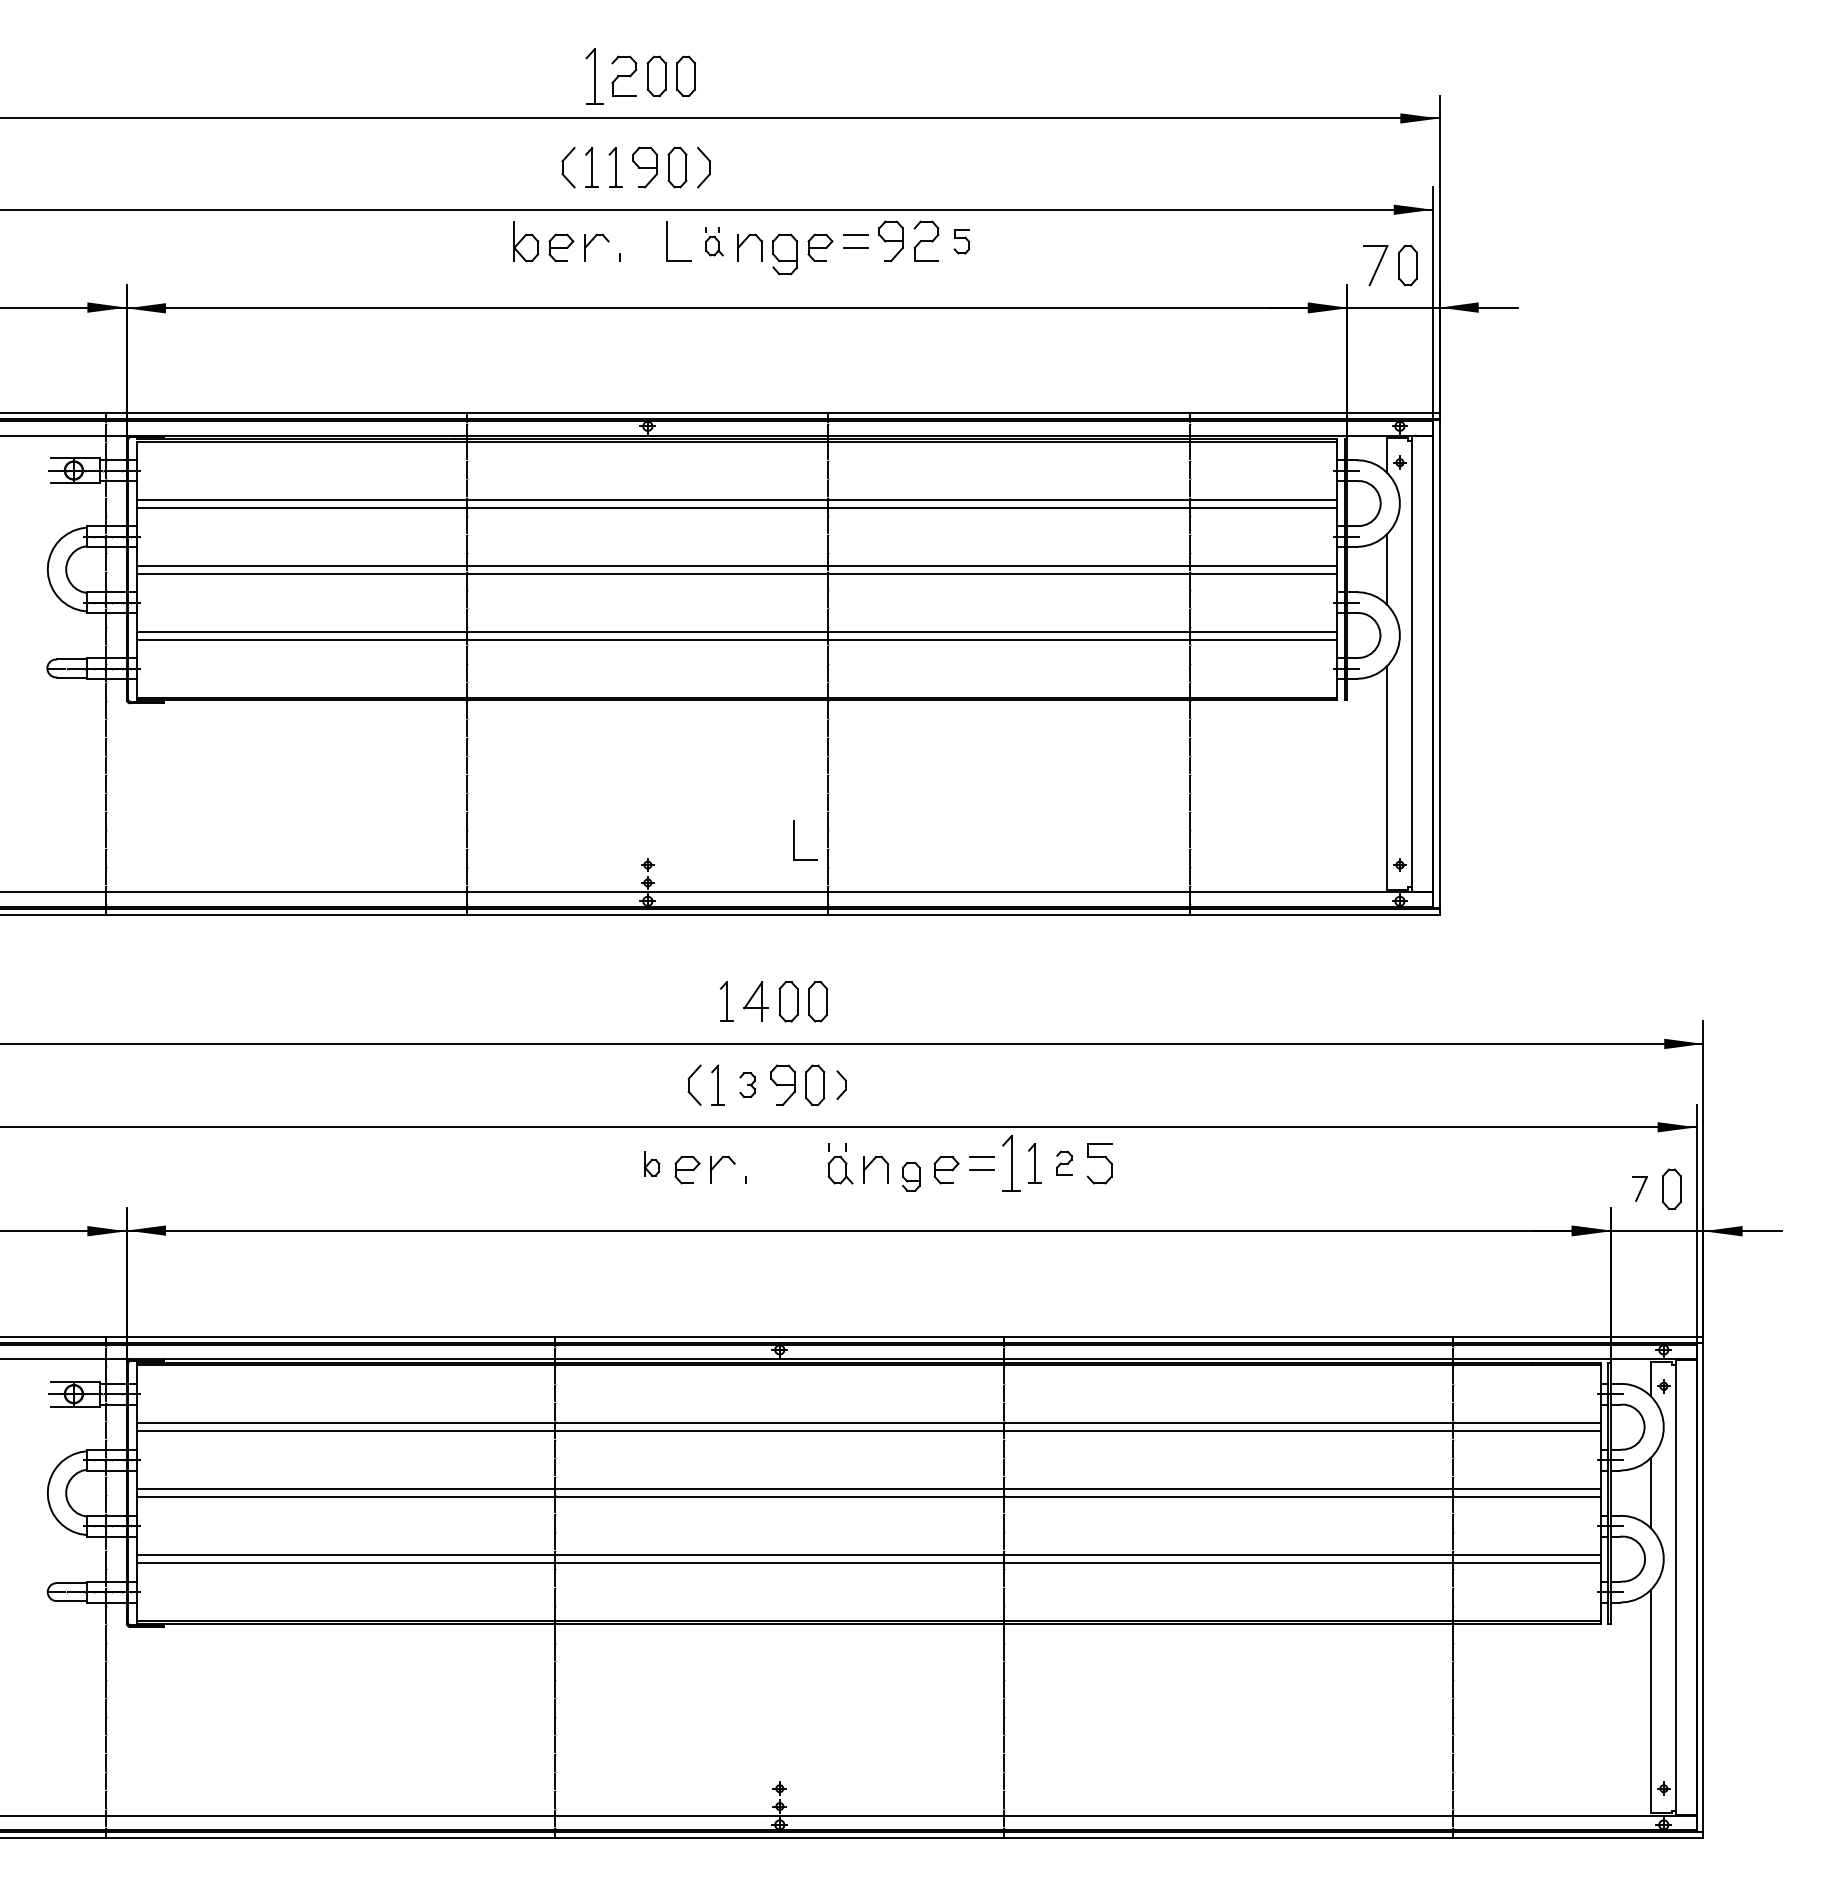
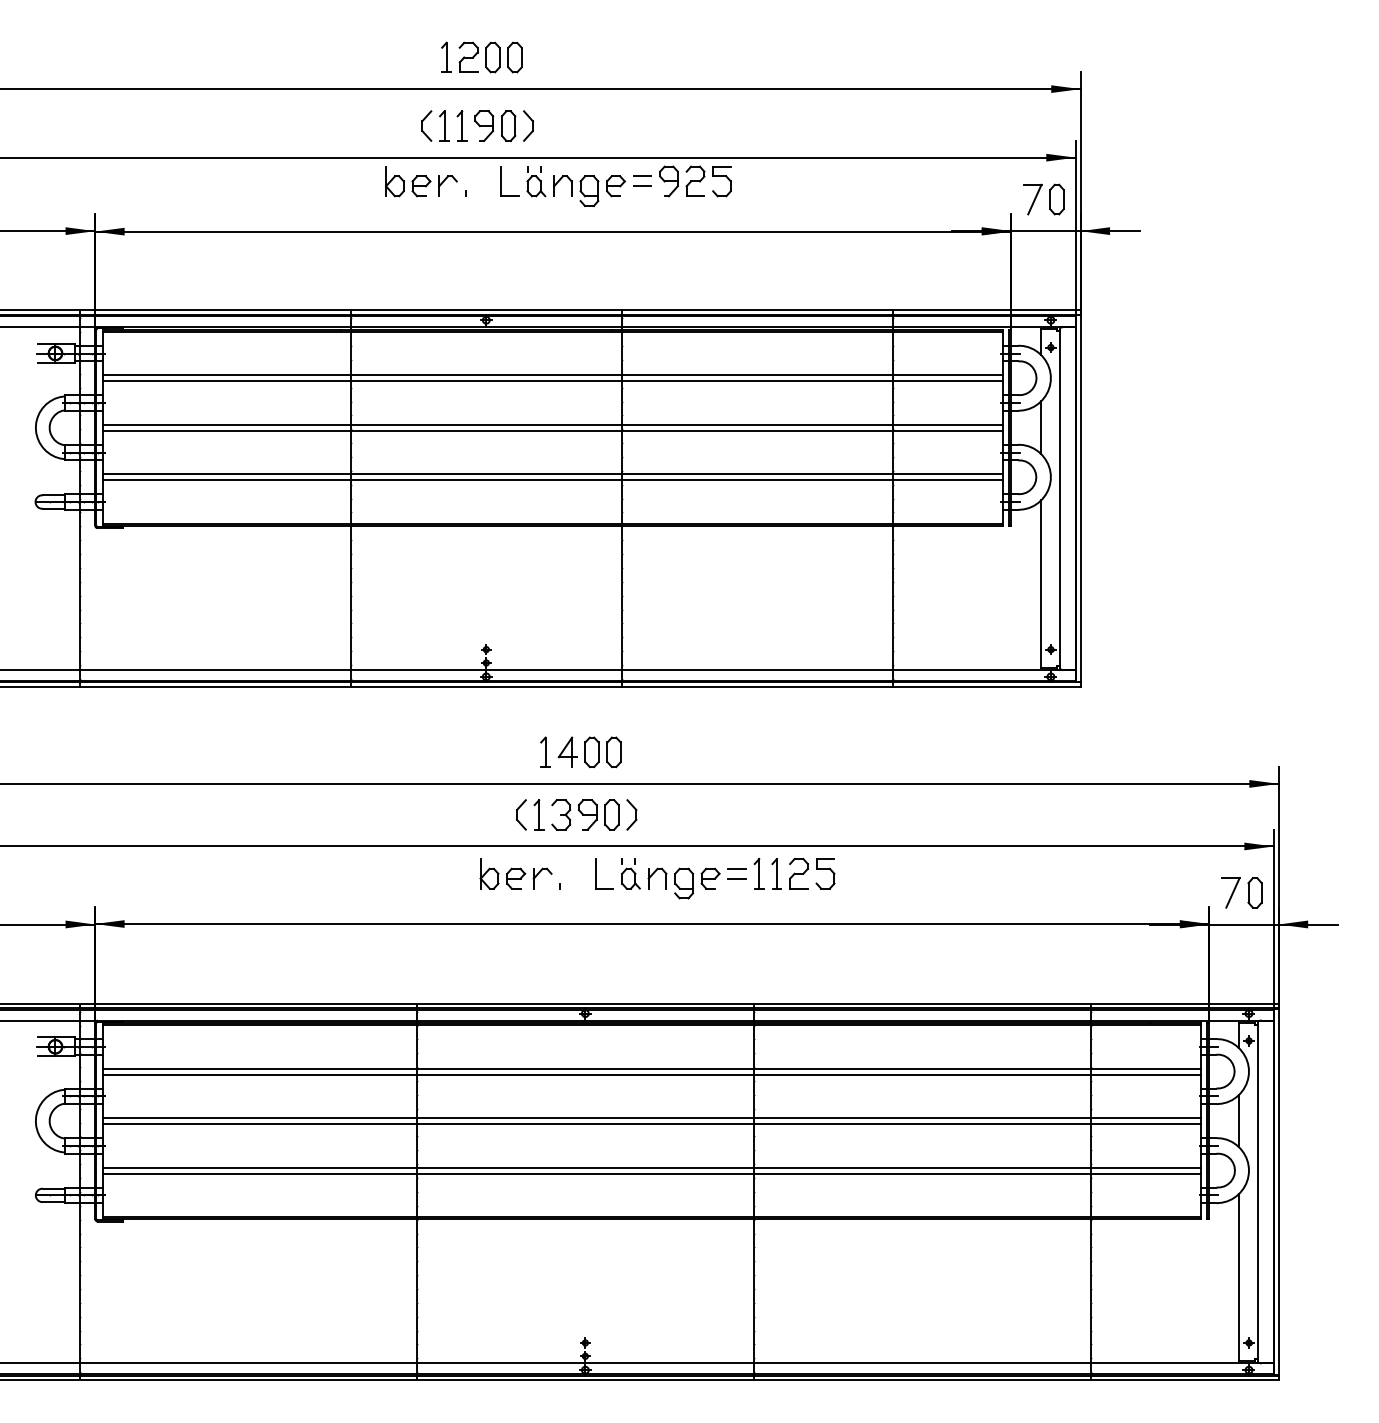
part: (594, 75) -> (446, 56), size x0.71
part: (714, 241) -> (536, 181), size x1.43
part: (961, 241) -> (721, 181), size x1.67
part: (794, 840) -> (596, 873), moved
part: (747, 1084) -> (561, 814), size x1.67
part: (841, 1084) -> (631, 814), size x1.43
part: (651, 1163) -> (489, 873), size x1.67
part: (1010, 1163) -> (758, 873), size x0.71
part: (1064, 1163) -> (799, 873), size x1.67
part: (911, 1176) -> (684, 883), size x1.43
part: (1639, 1188) -> (1230, 892), size x1.67

